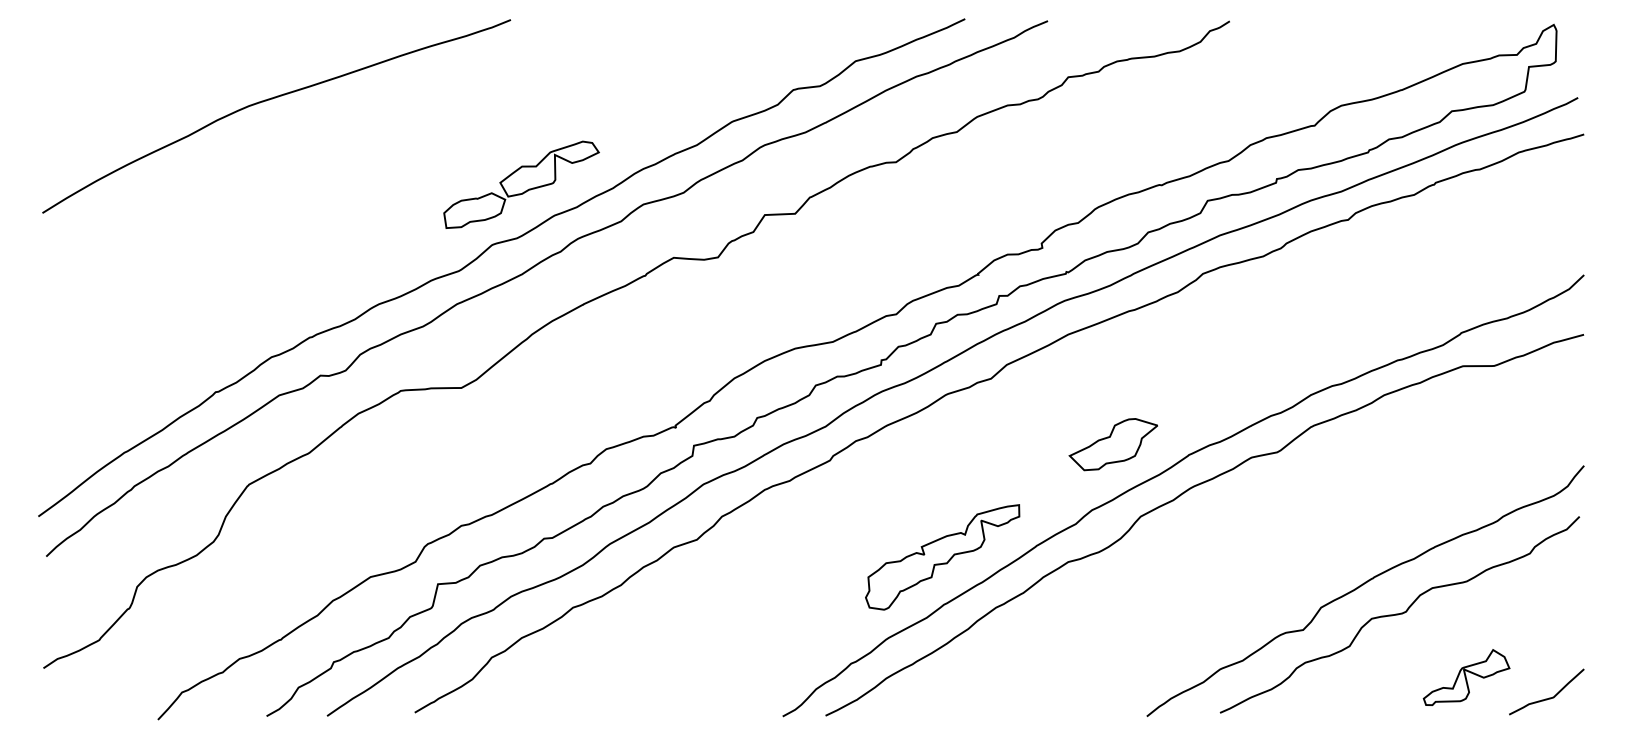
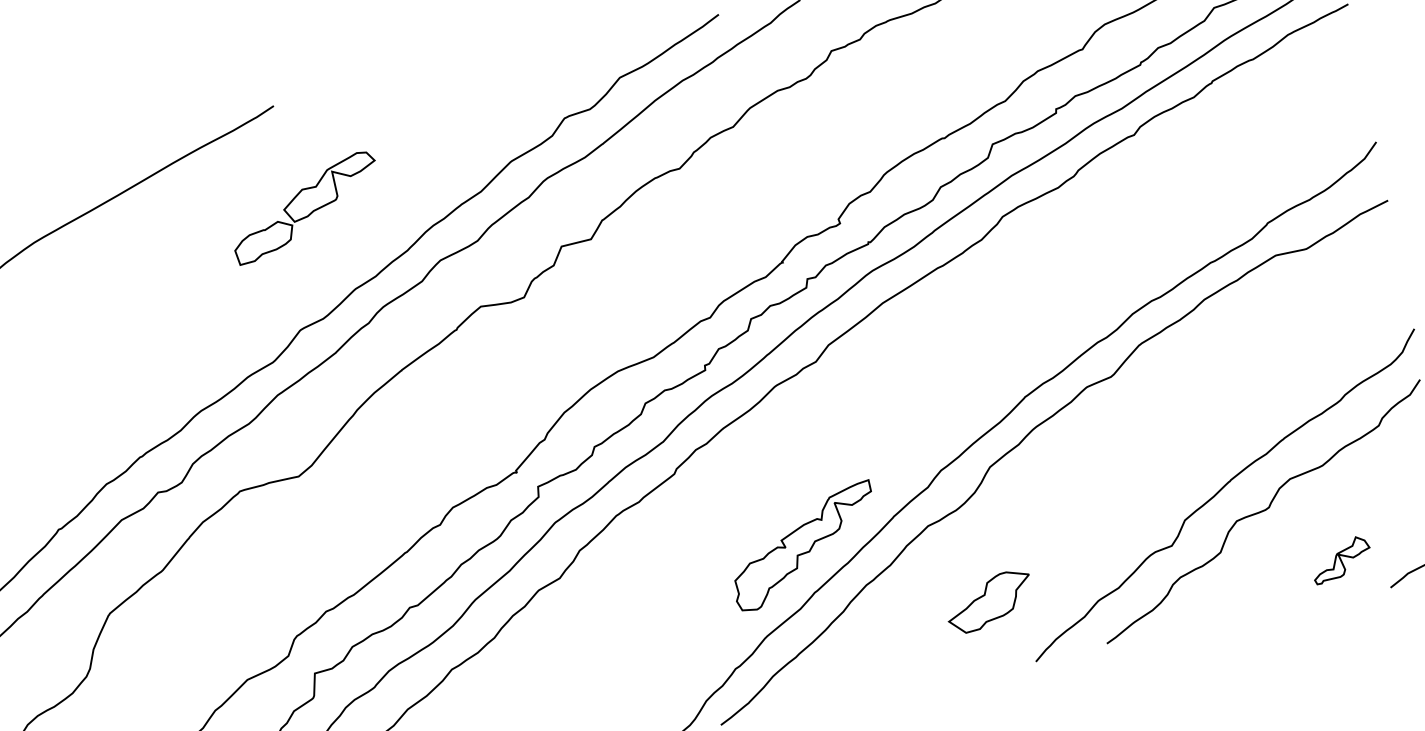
part: (521, 184) -> (305, 207), moved
part: (1112, 444) -> (988, 602), moved
part: (1466, 677) -> (1341, 559), size x0.7

